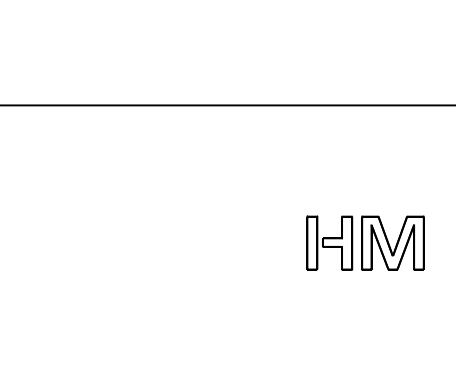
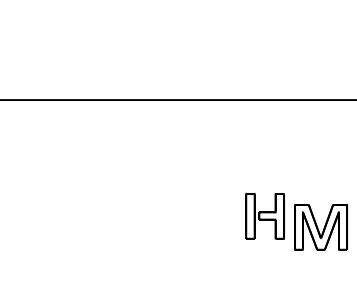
part: (392, 242) -> (320, 226), moved

